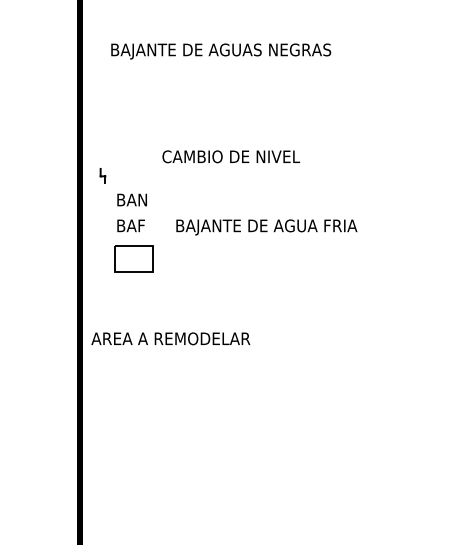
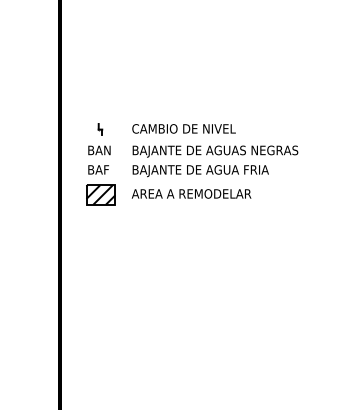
text: (221, 51) -> (215, 151), moved
text: (230, 156) -> (183, 128), moved
part: (103, 176) -> (100, 129), moved
hatch: (133, 258) -> (100, 194), added
text: (170, 338) -> (191, 193), moved

